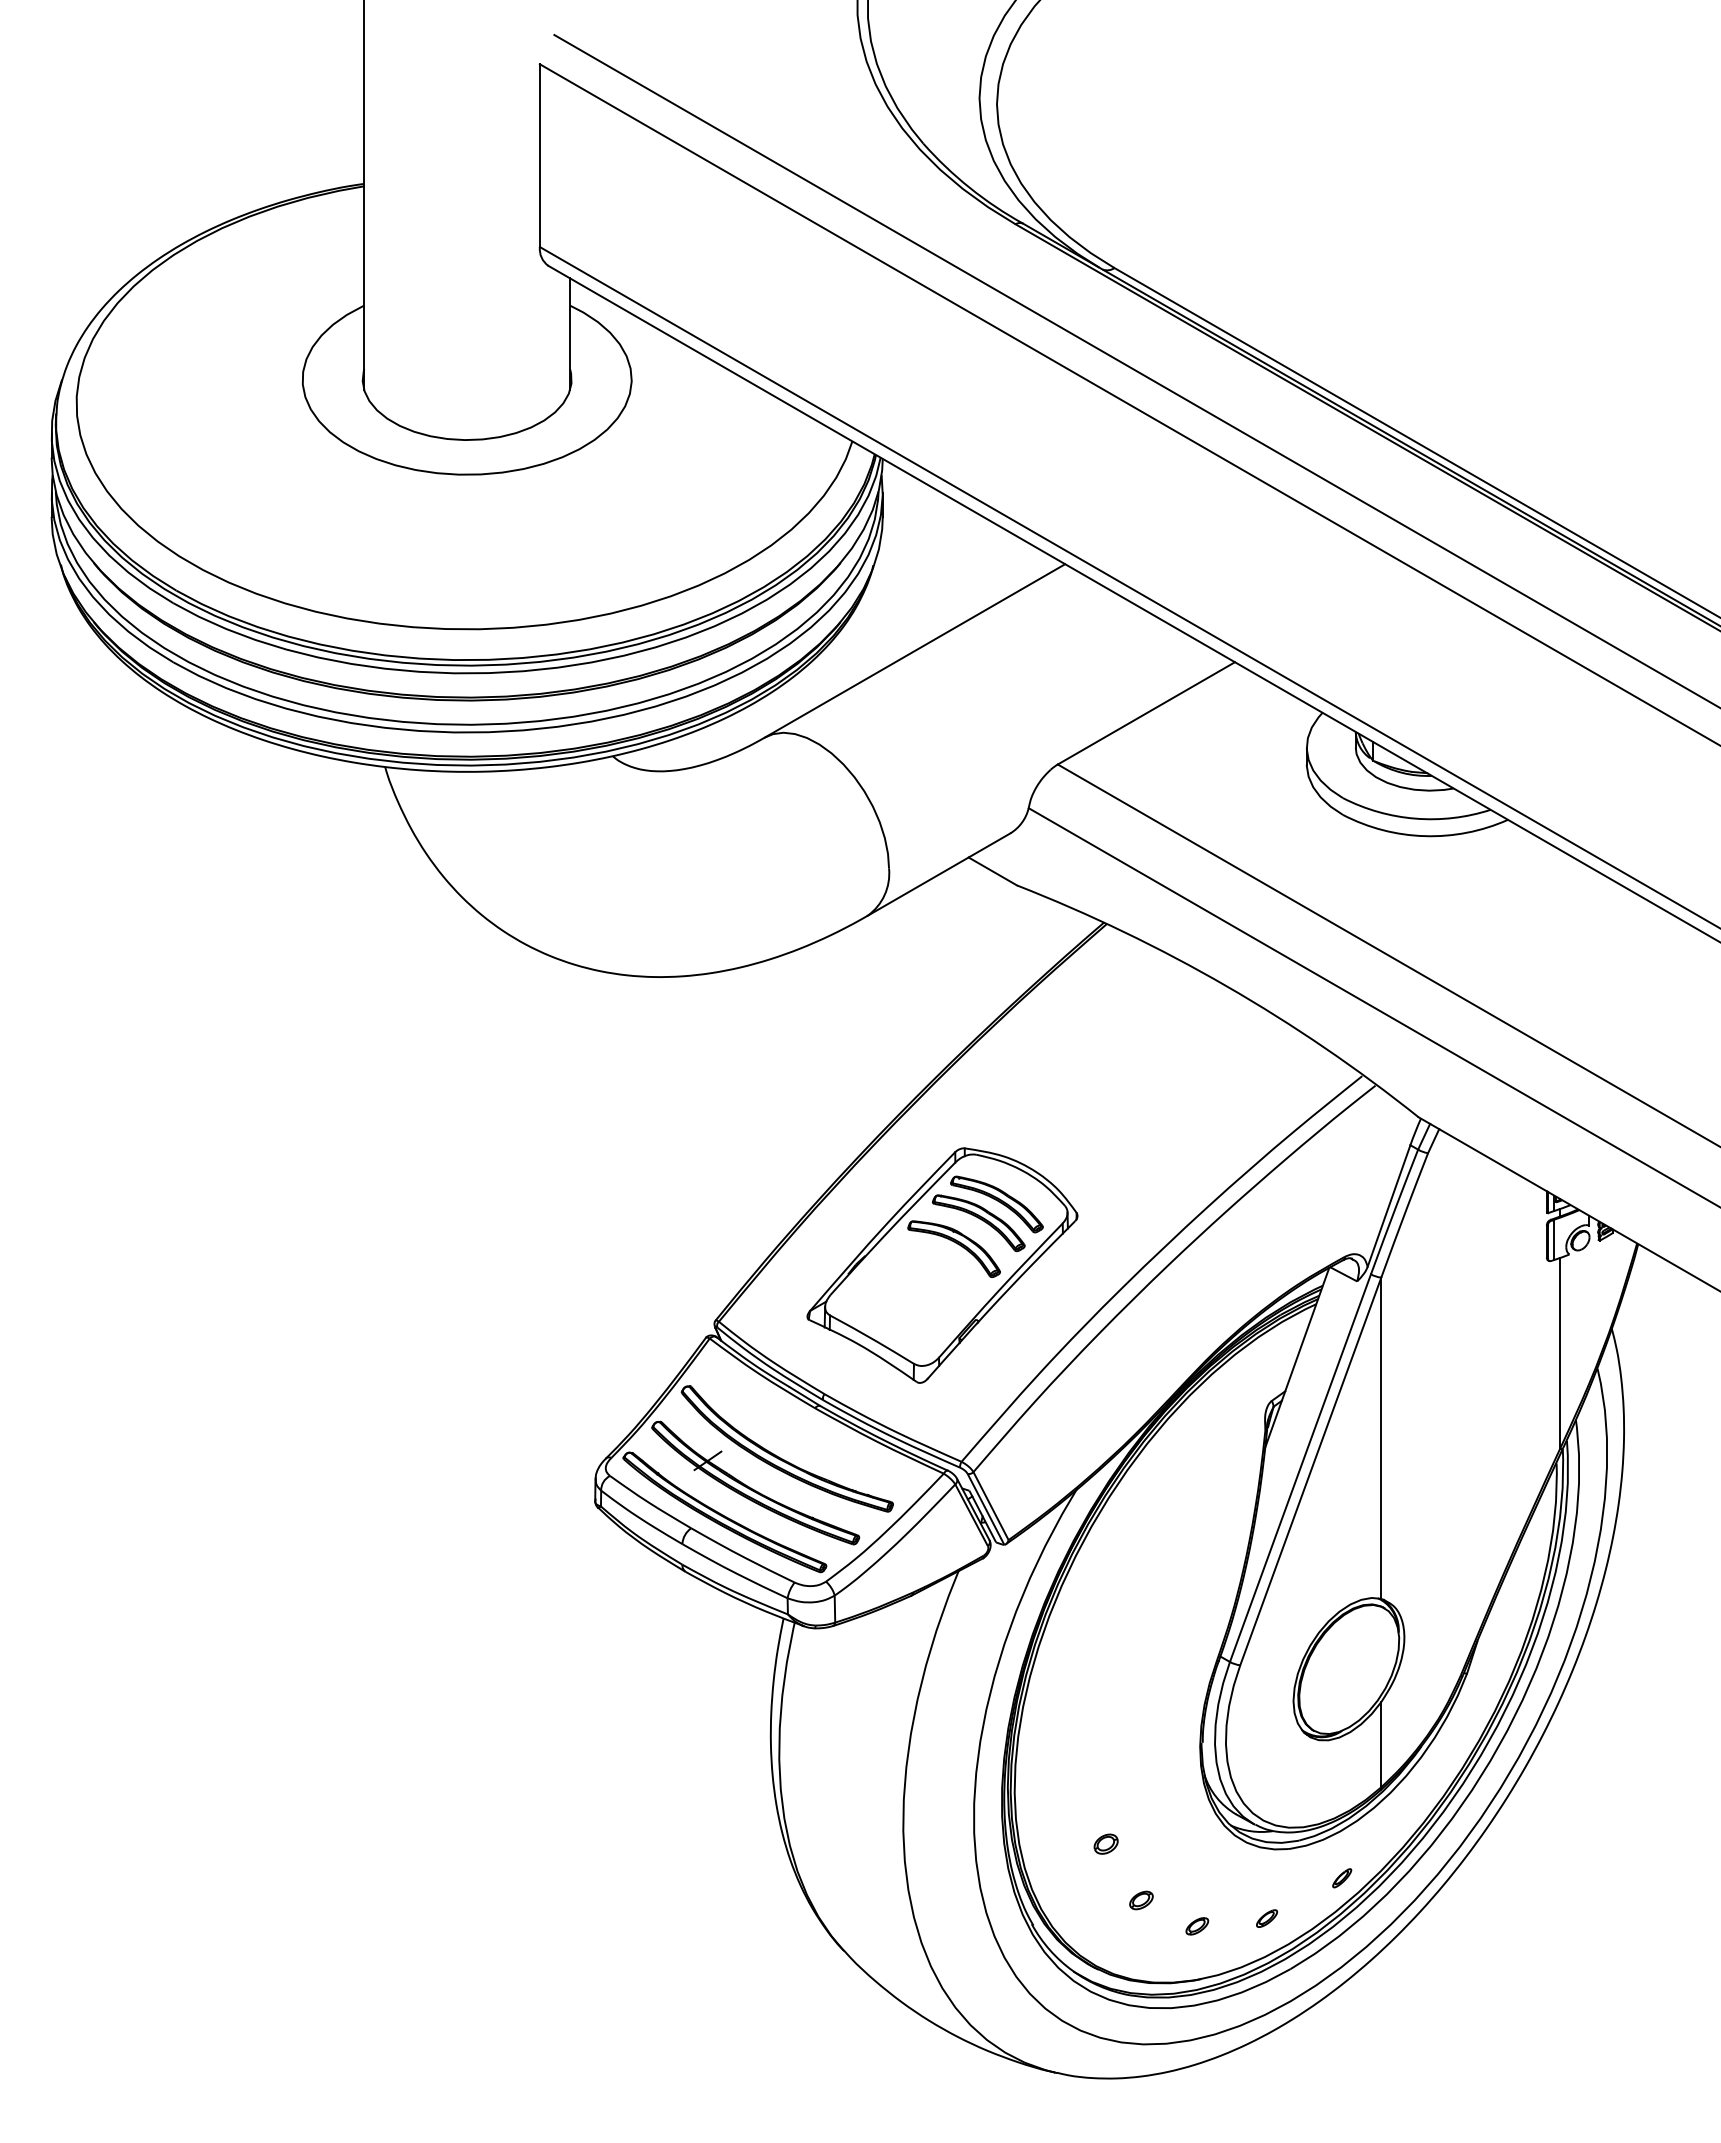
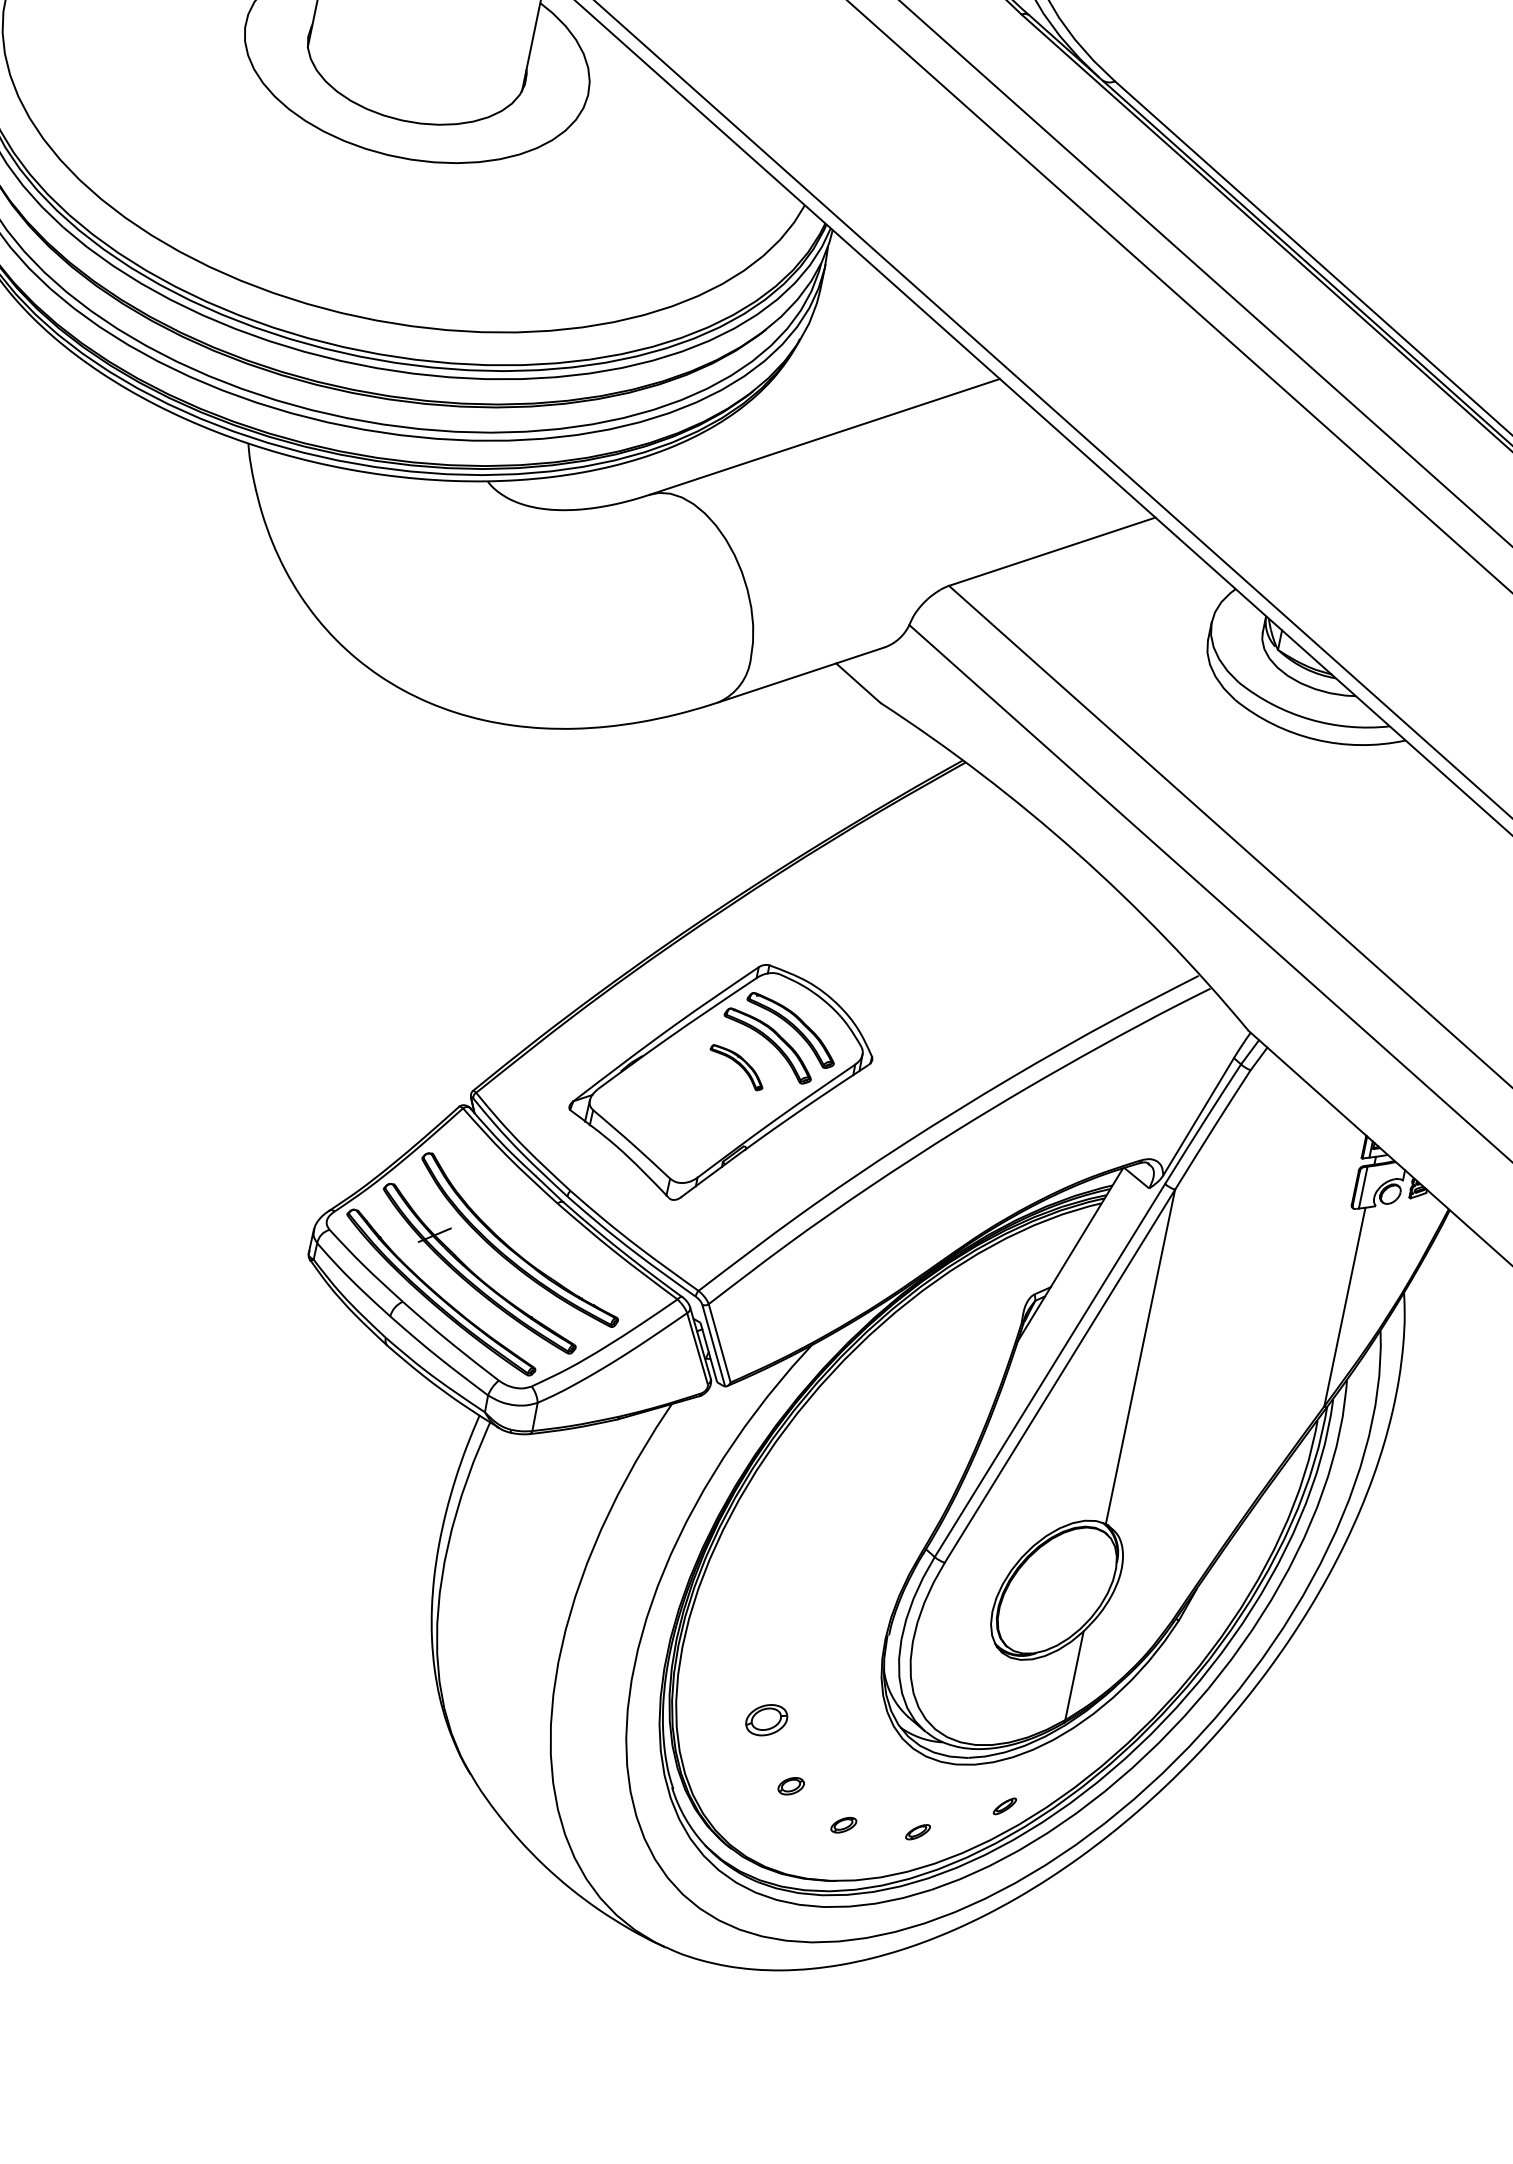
part: (953, 1248) -> (736, 1067), size x0.6
part: (1105, 1843) -> (766, 1719), size x1.6

